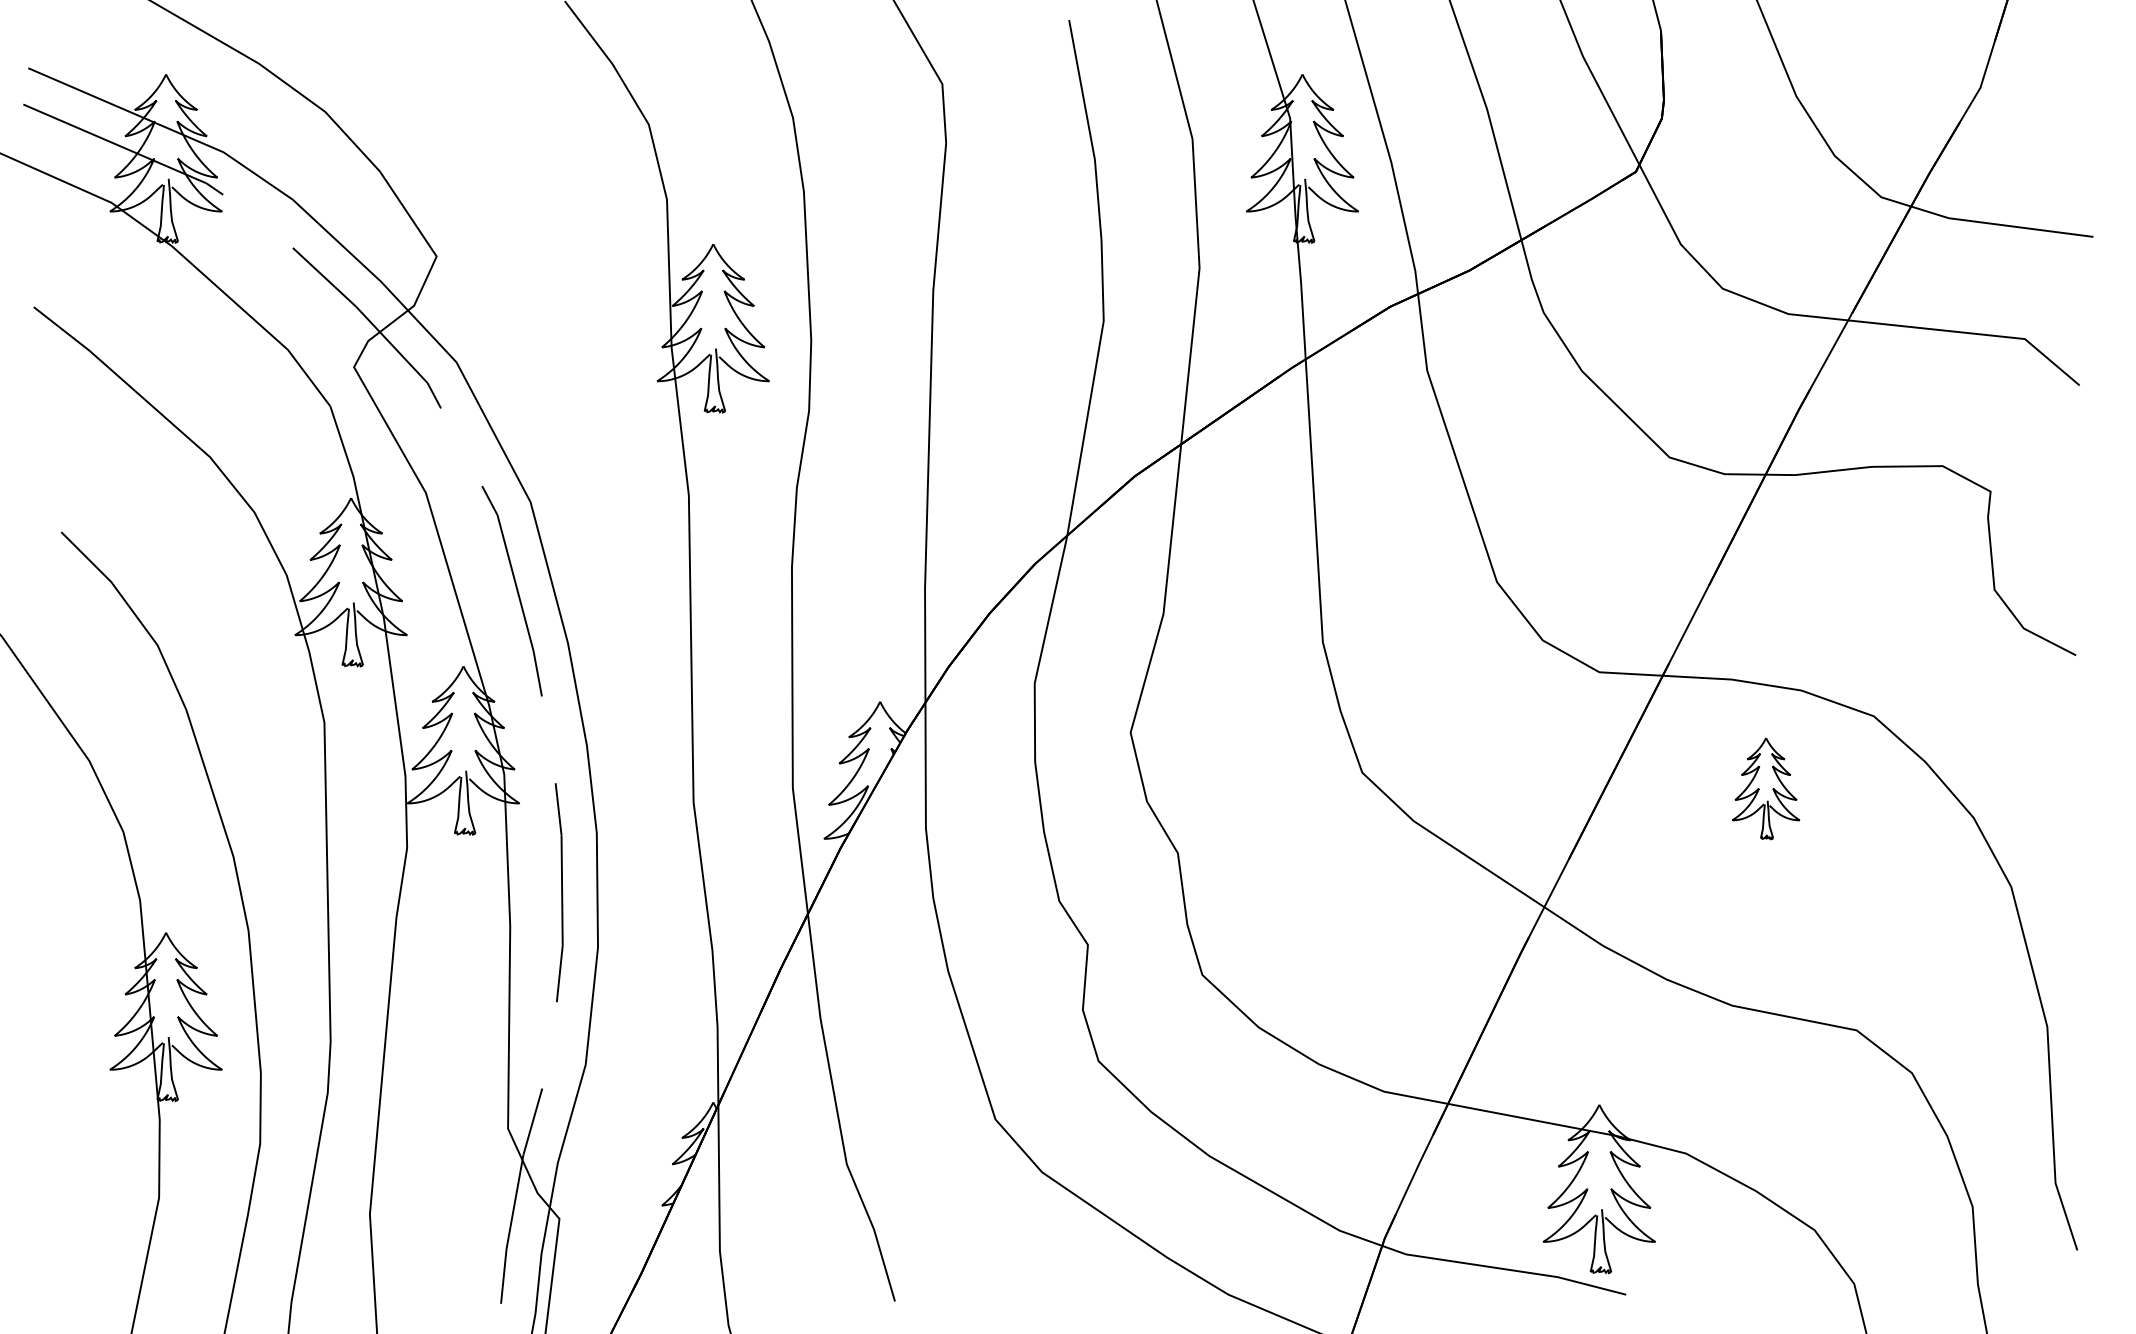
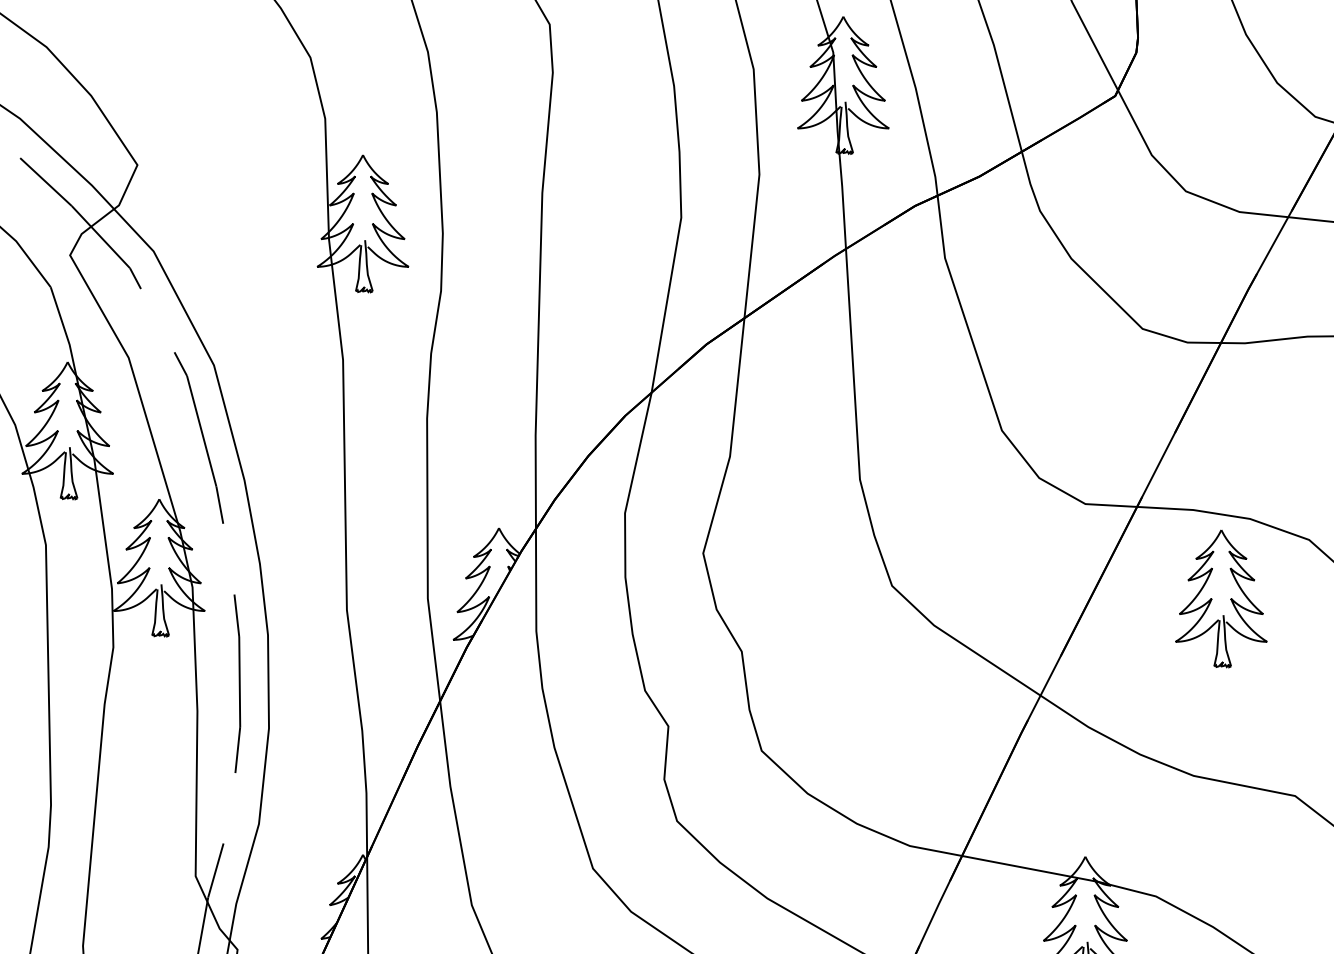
part: (1765, 788) -> (1220, 598), size x1.67

